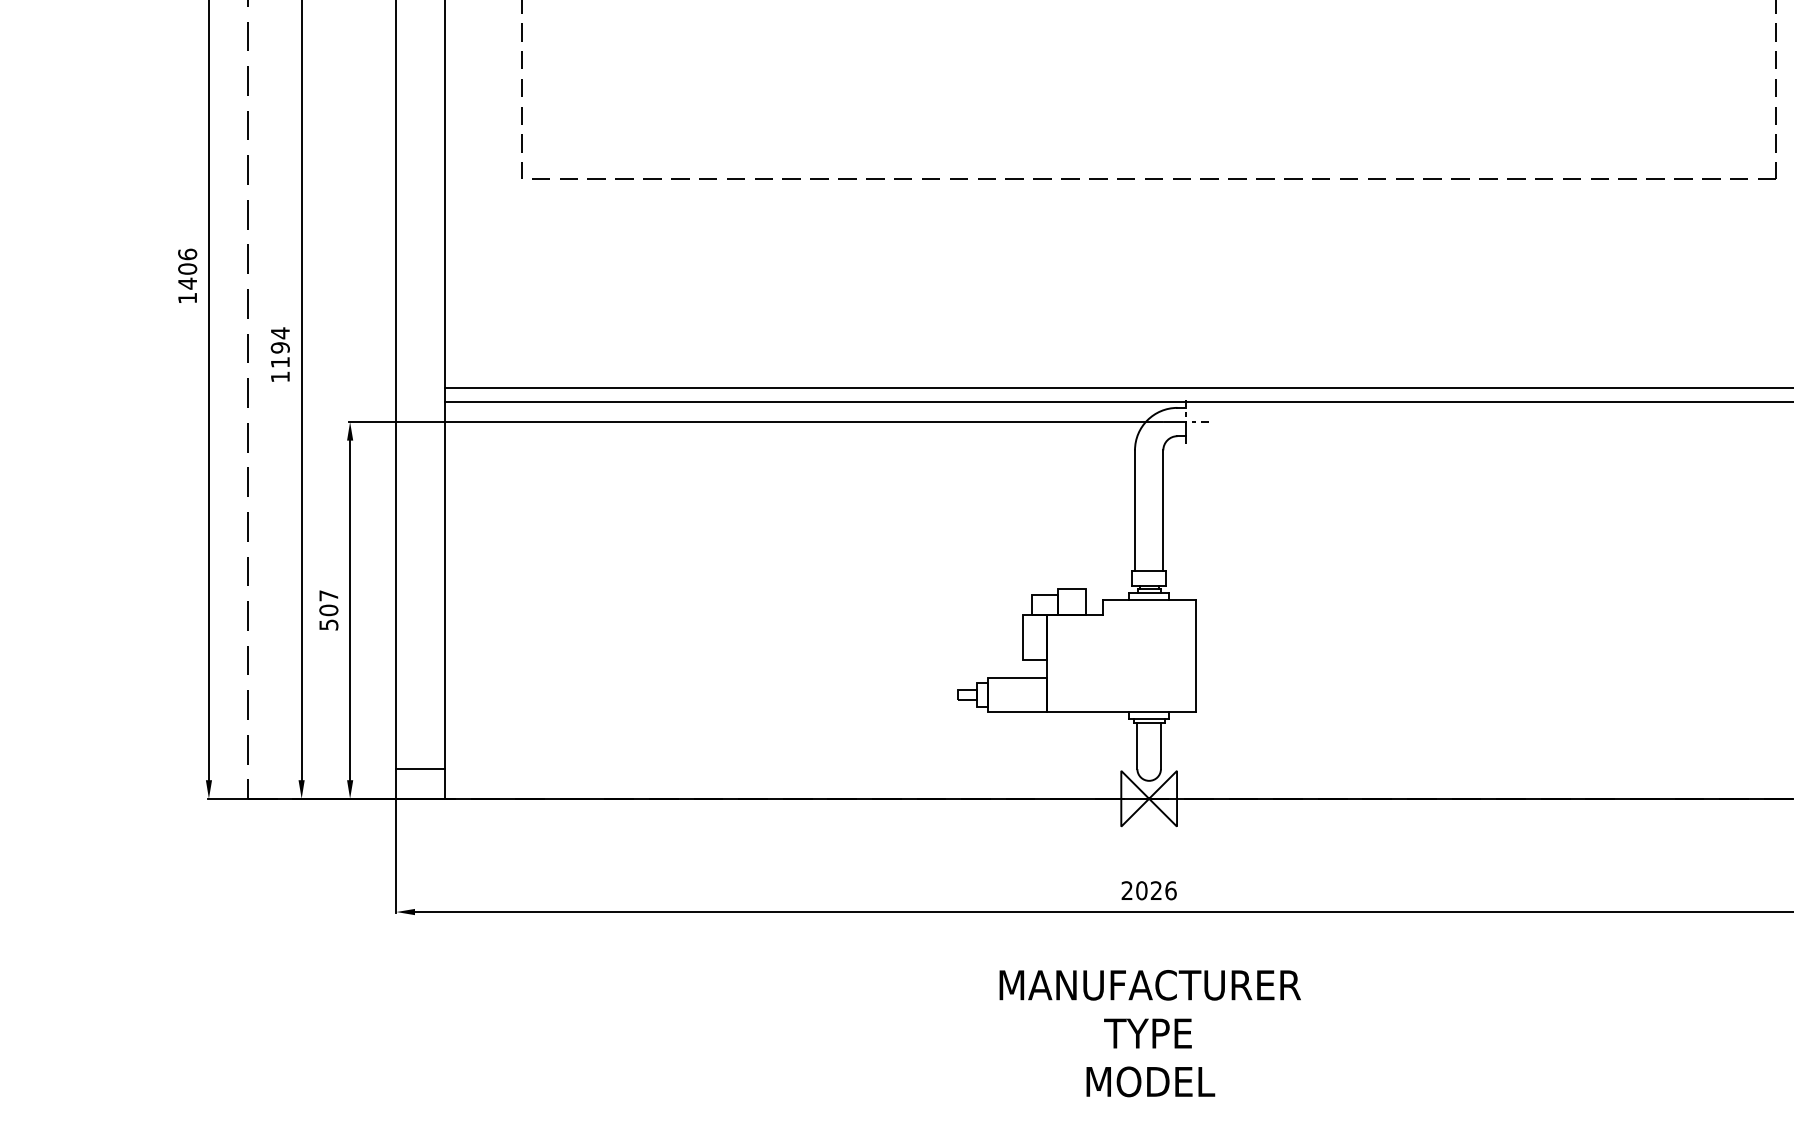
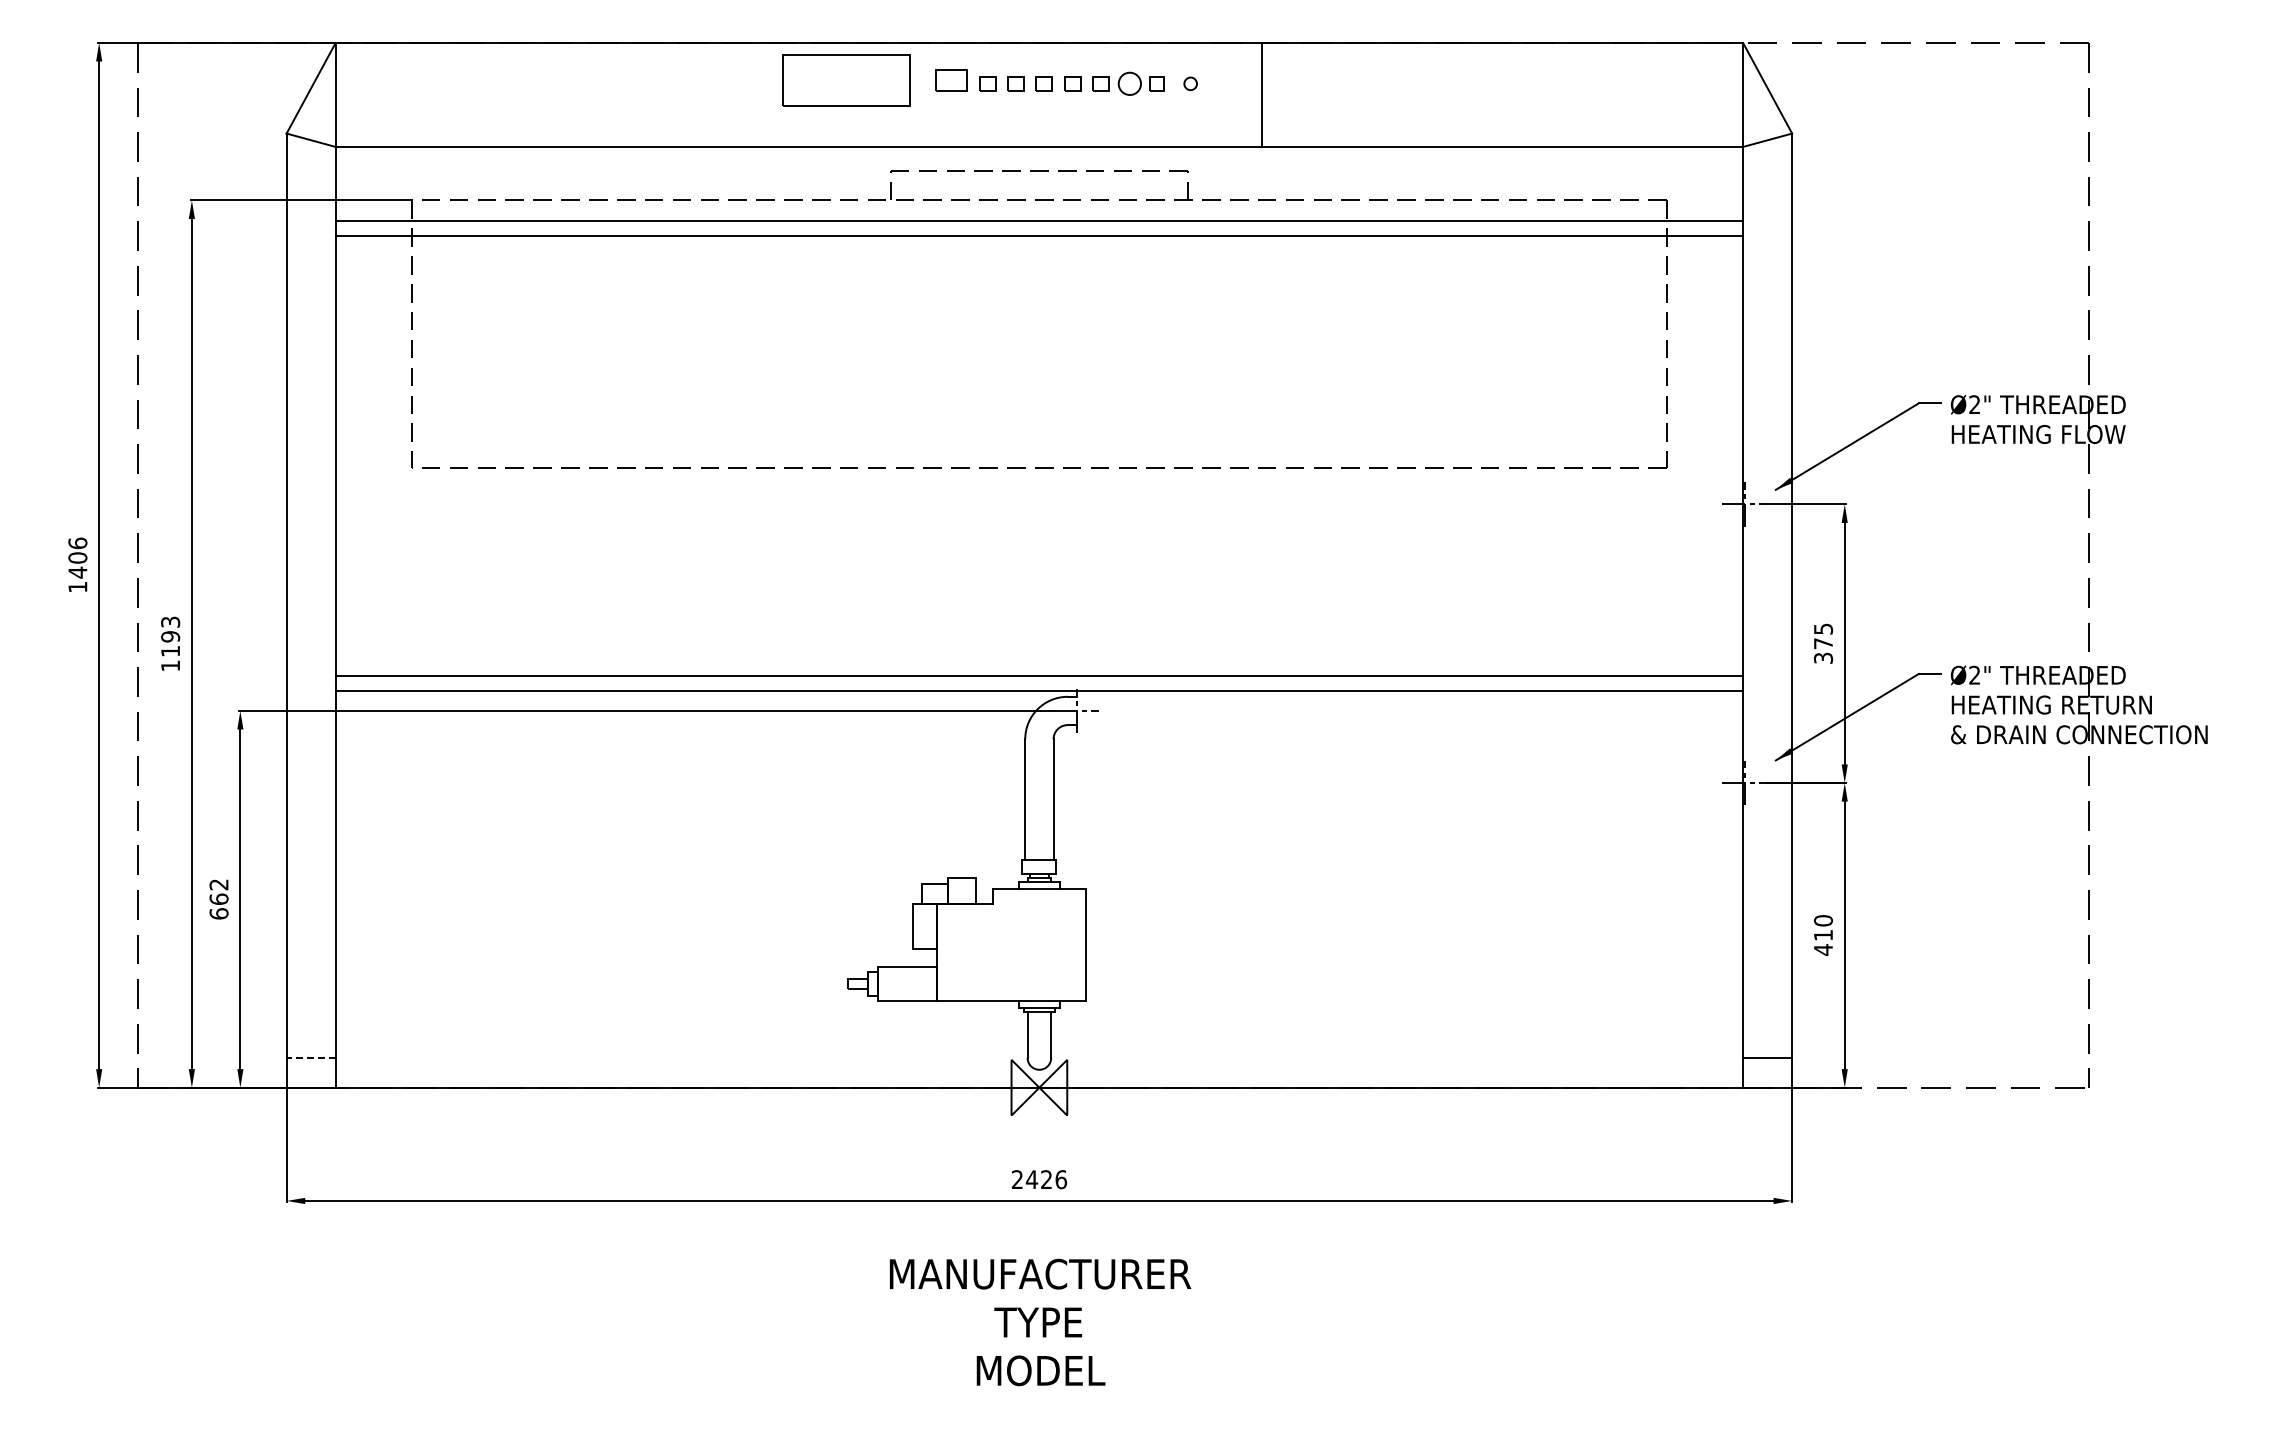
text: (280, 333) -> (170, 622), 1194 -> 1193
text: (328, 610) -> (218, 899), 507 -> 662
line: (421, 768) -> (311, 1057), solid -> dashed
text: (1142, 890) -> (1032, 1179), 2026 -> 2426

